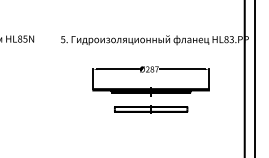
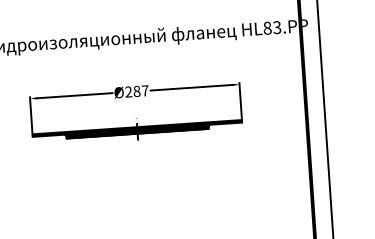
part: (151, 109) -> (140, 164), removed

